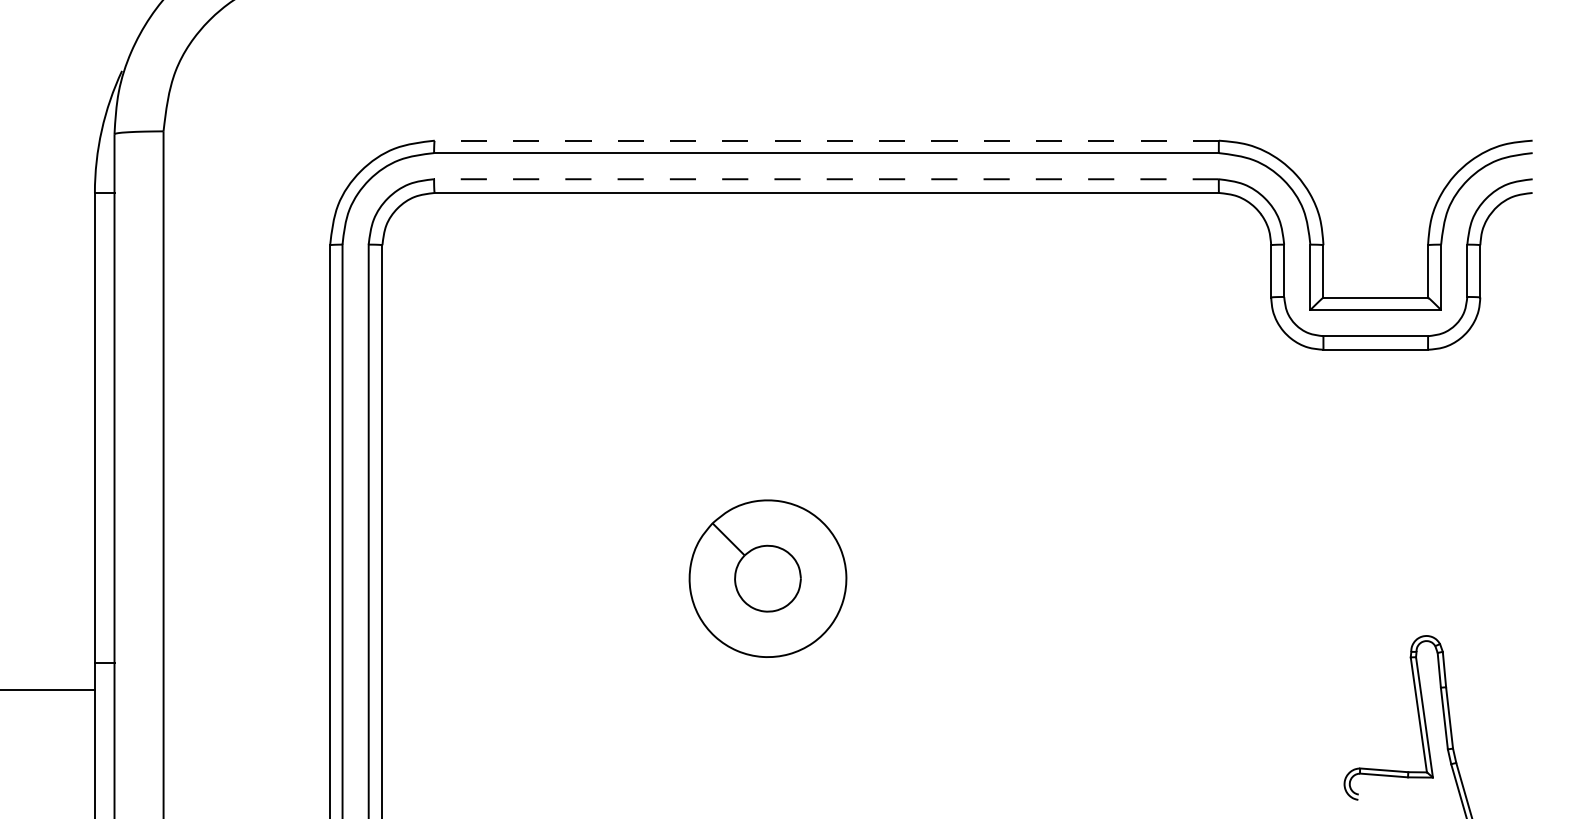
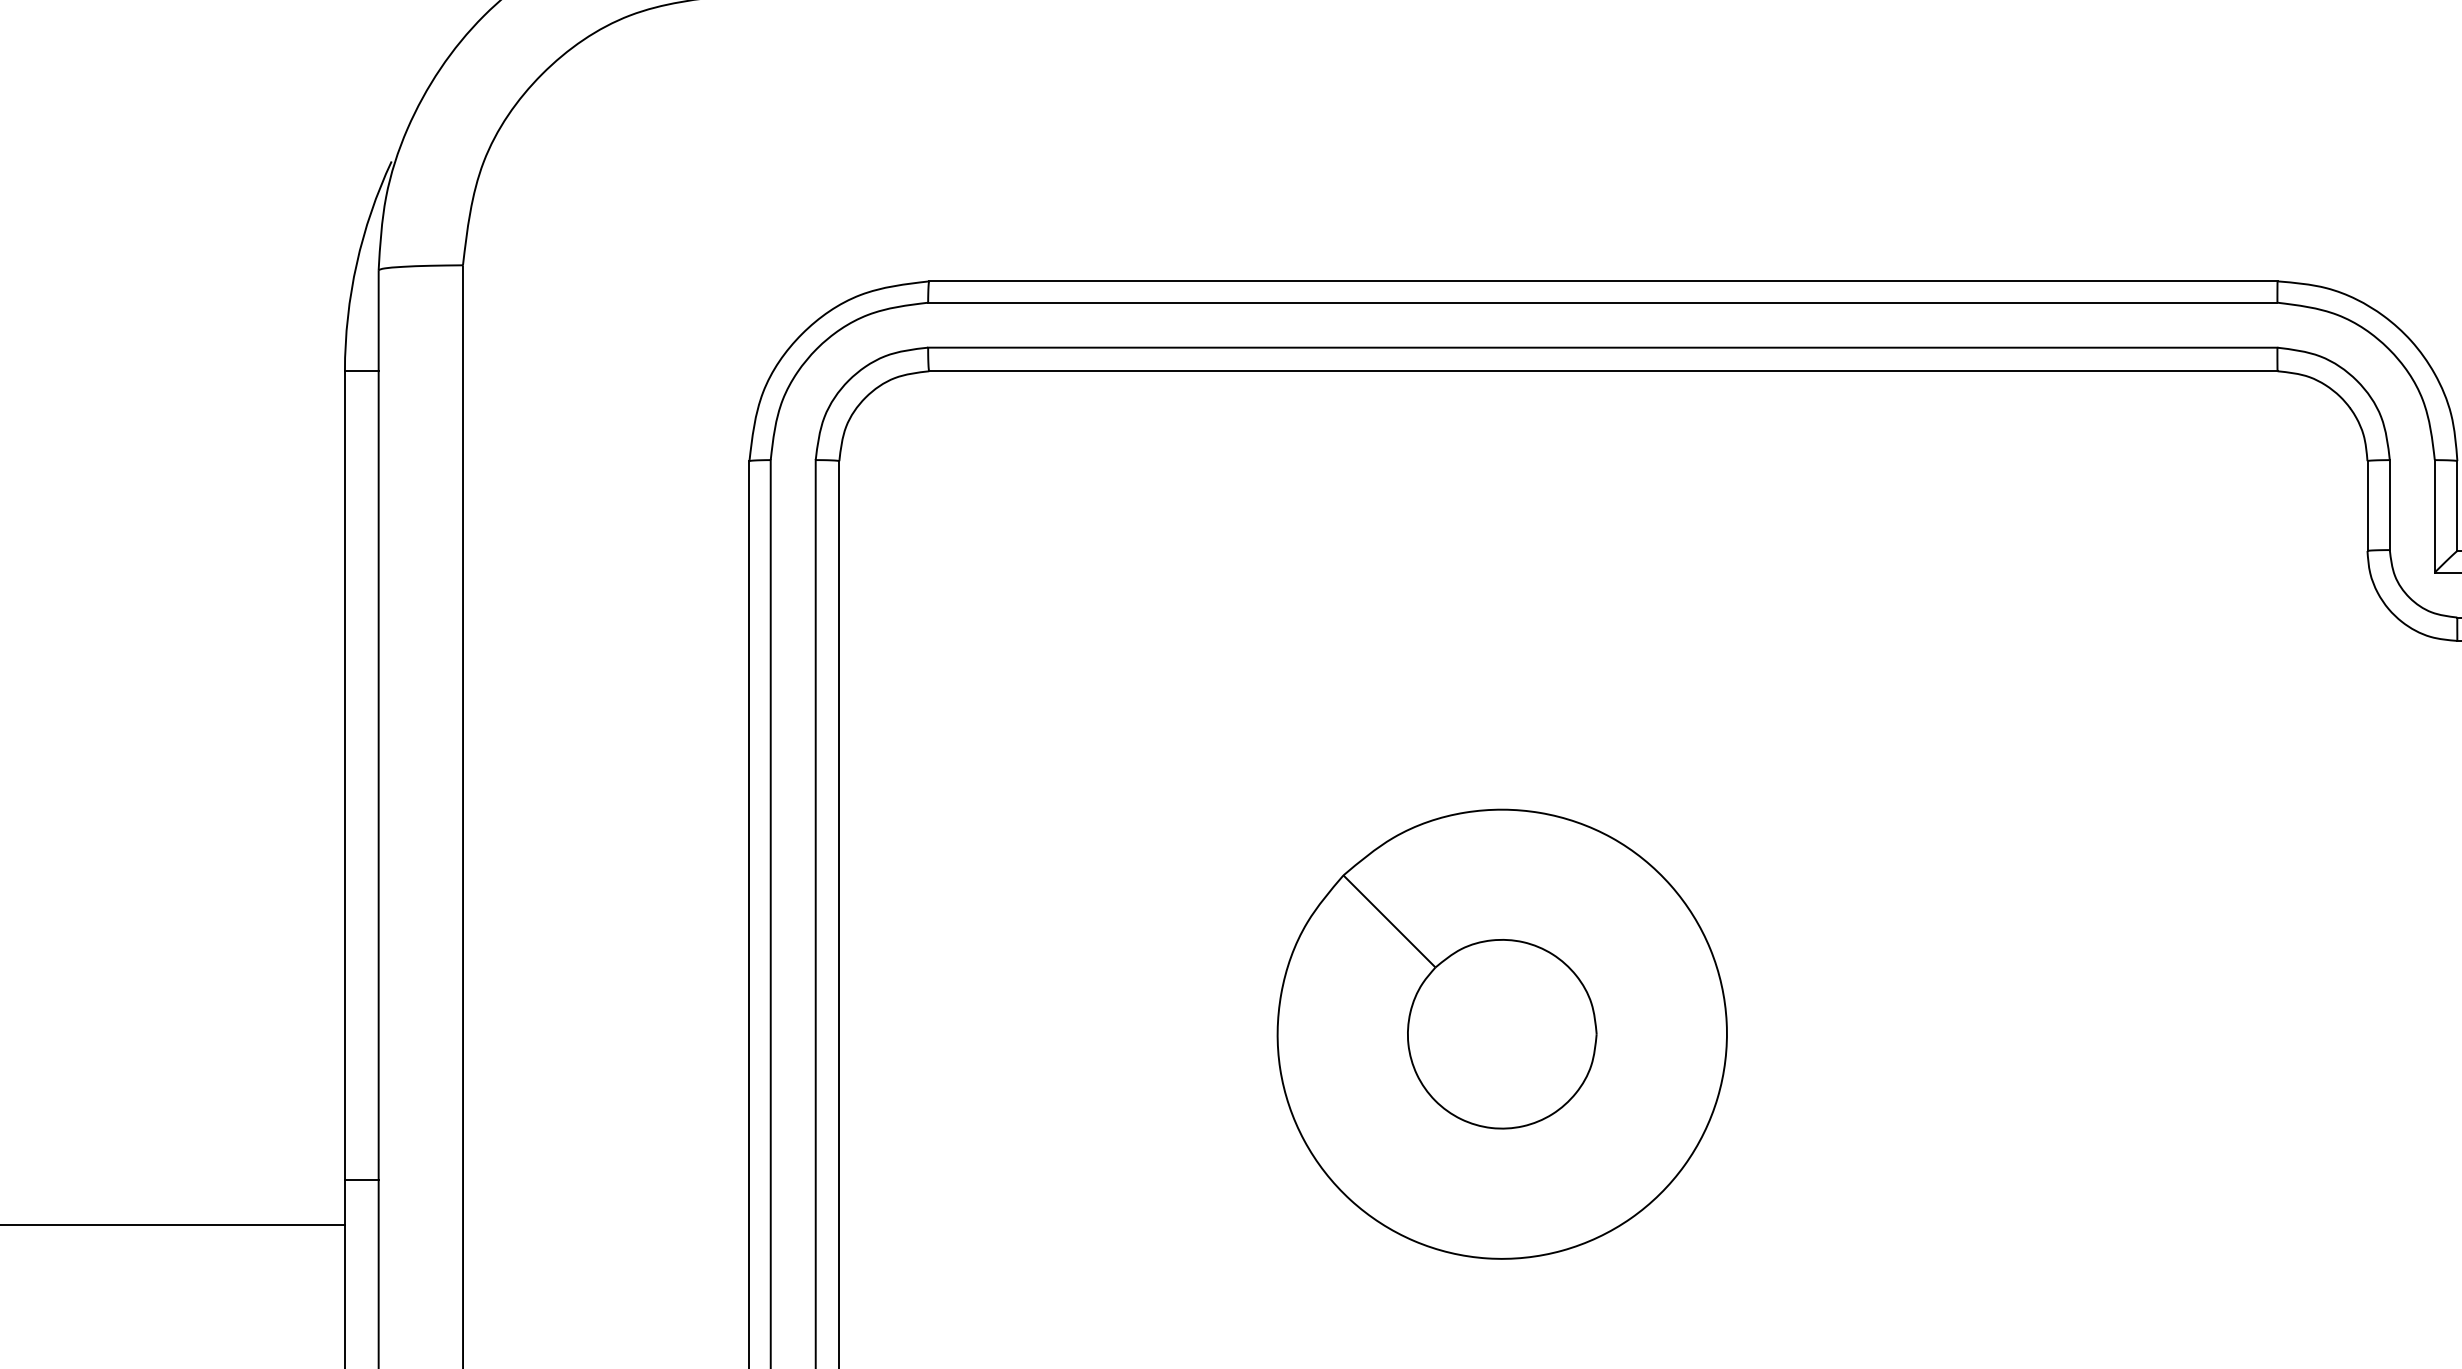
line: (826, 140) -> (1602, 281), dashed -> solid
line: (825, 179) -> (1601, 348), dashed -> solid
part: (767, 578) -> (1501, 1034), size x1.67

